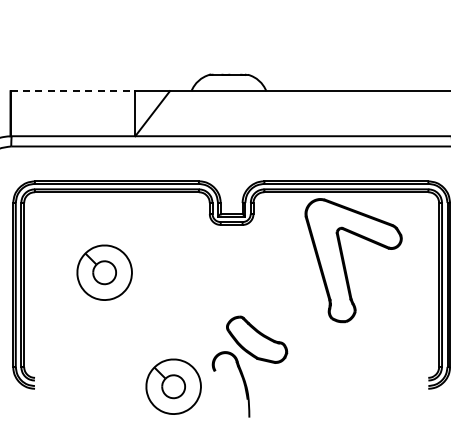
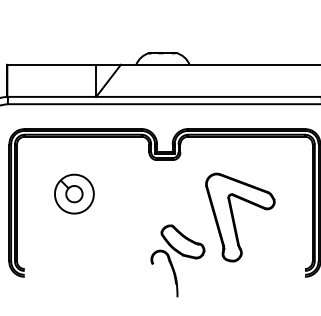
line: (73, 91) -> (52, 65), dashed -> solid
part: (345, 264) -> (234, 220), moved
part: (173, 386) -> (123, 275), removed

